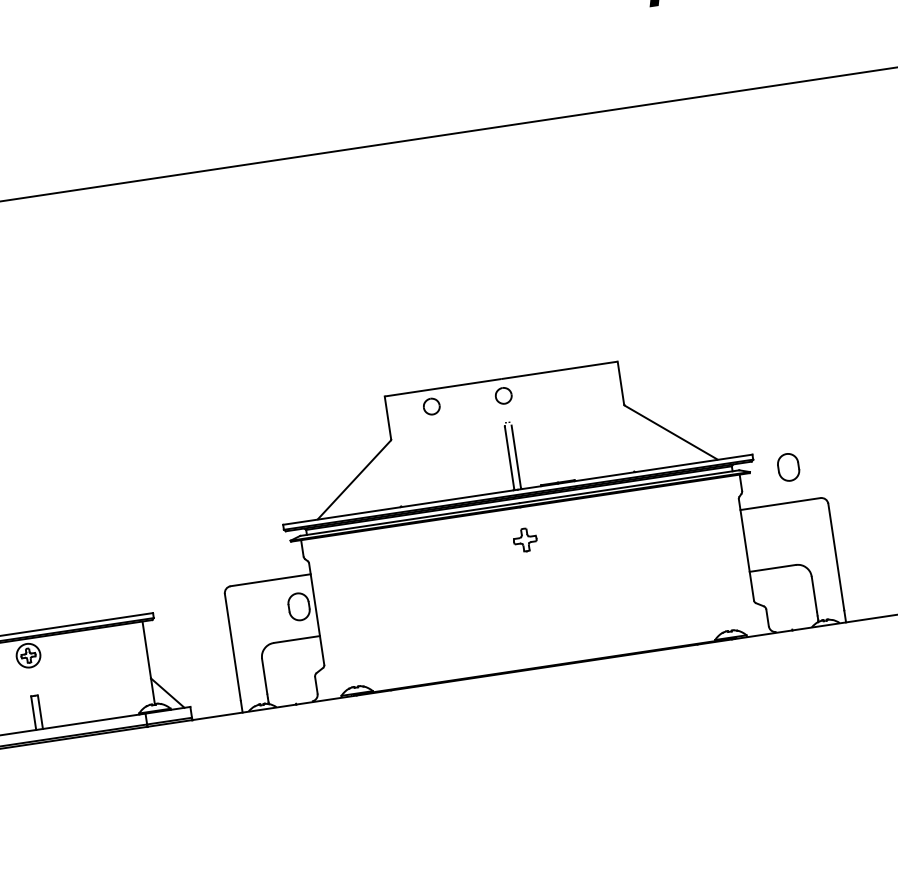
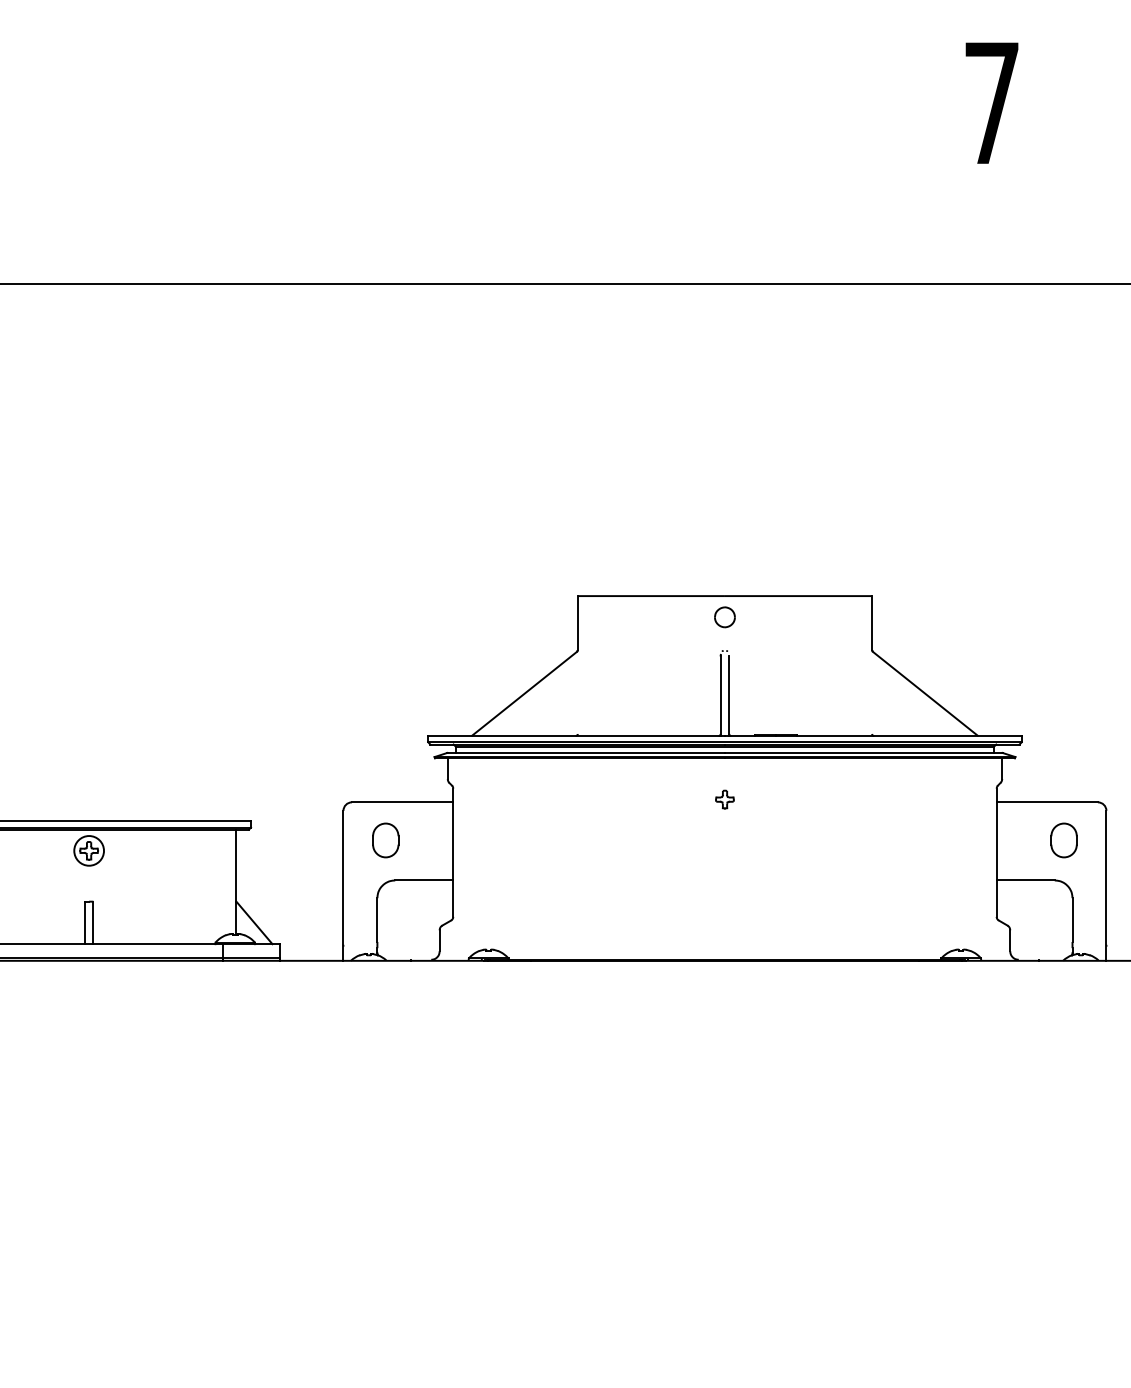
part: (431, 406) -> (633, 617), removed
part: (788, 467) -> (1063, 840), moved
part: (524, 539) -> (724, 799), size x0.62
part: (298, 606) -> (385, 840), moved

